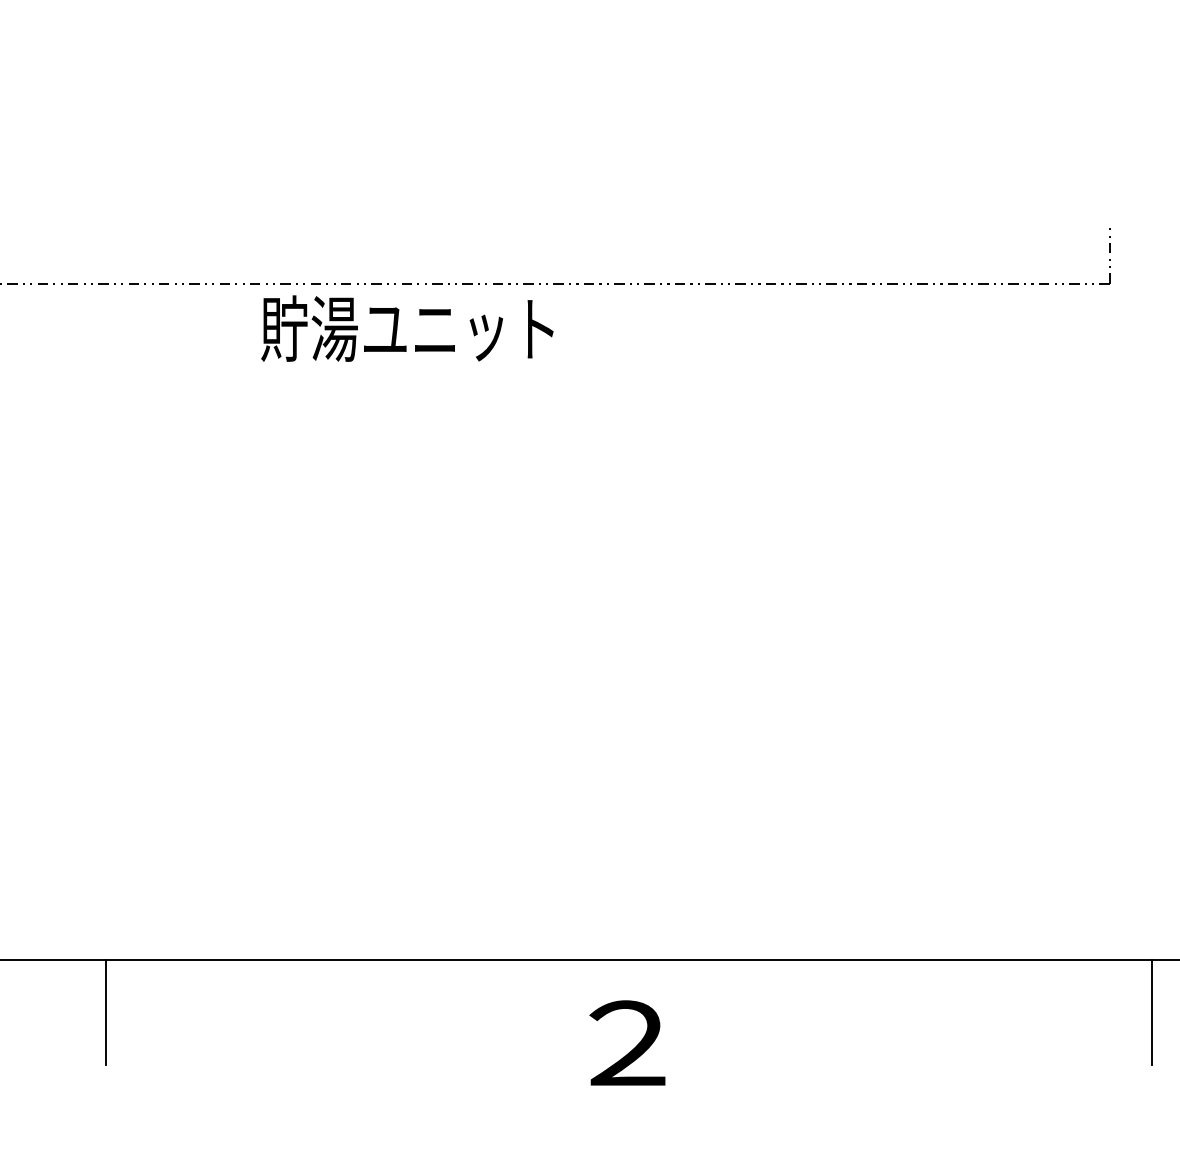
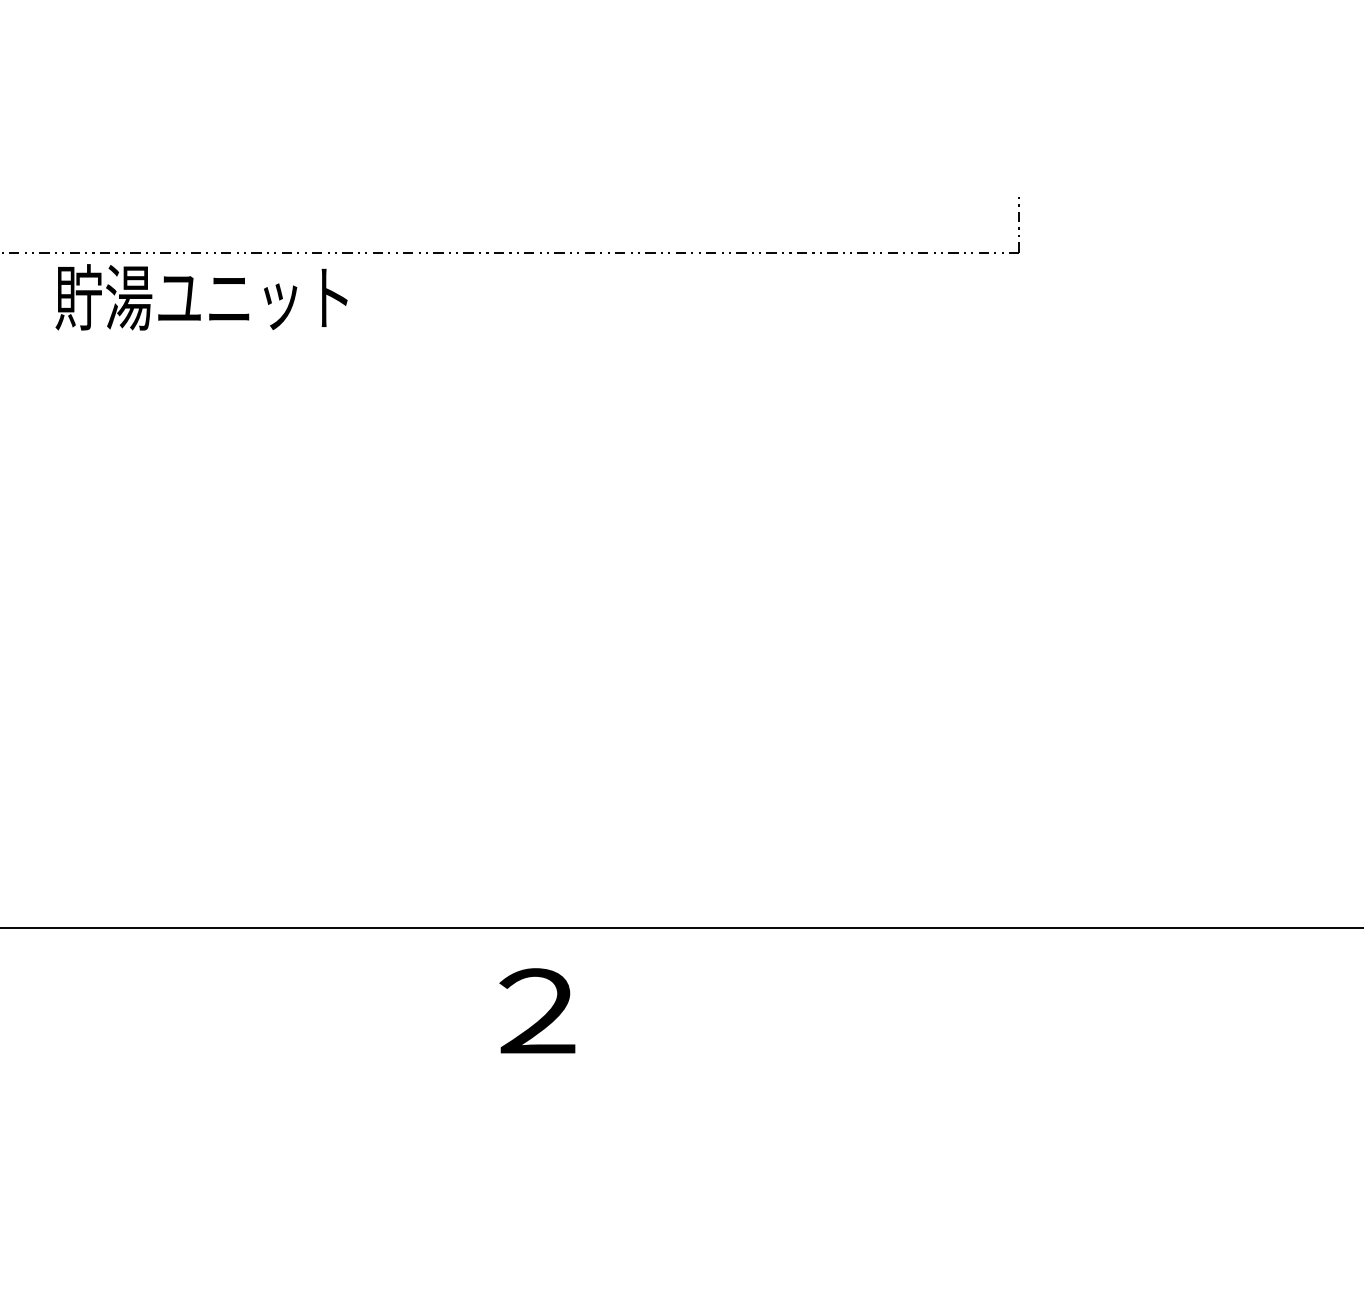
text: (407, 328) -> (201, 297), moved
line: (105, 1011) -> (16, 979), removed
line: (1152, 1011) -> (1061, 979), removed

